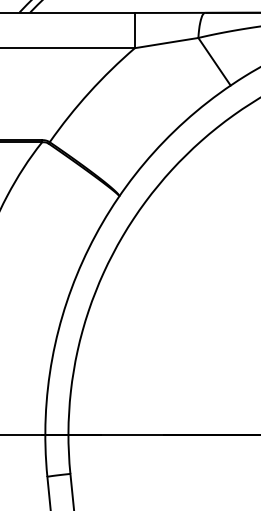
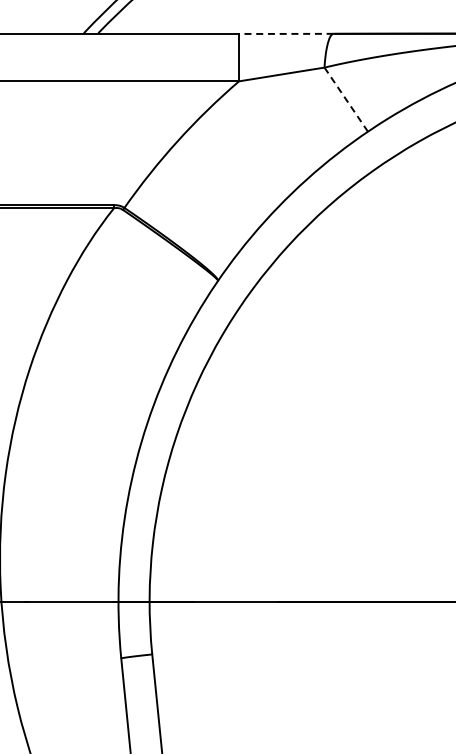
line: (170, 12) -> (286, 33), solid -> dashed
line: (214, 61) -> (346, 99), solid -> dashed

